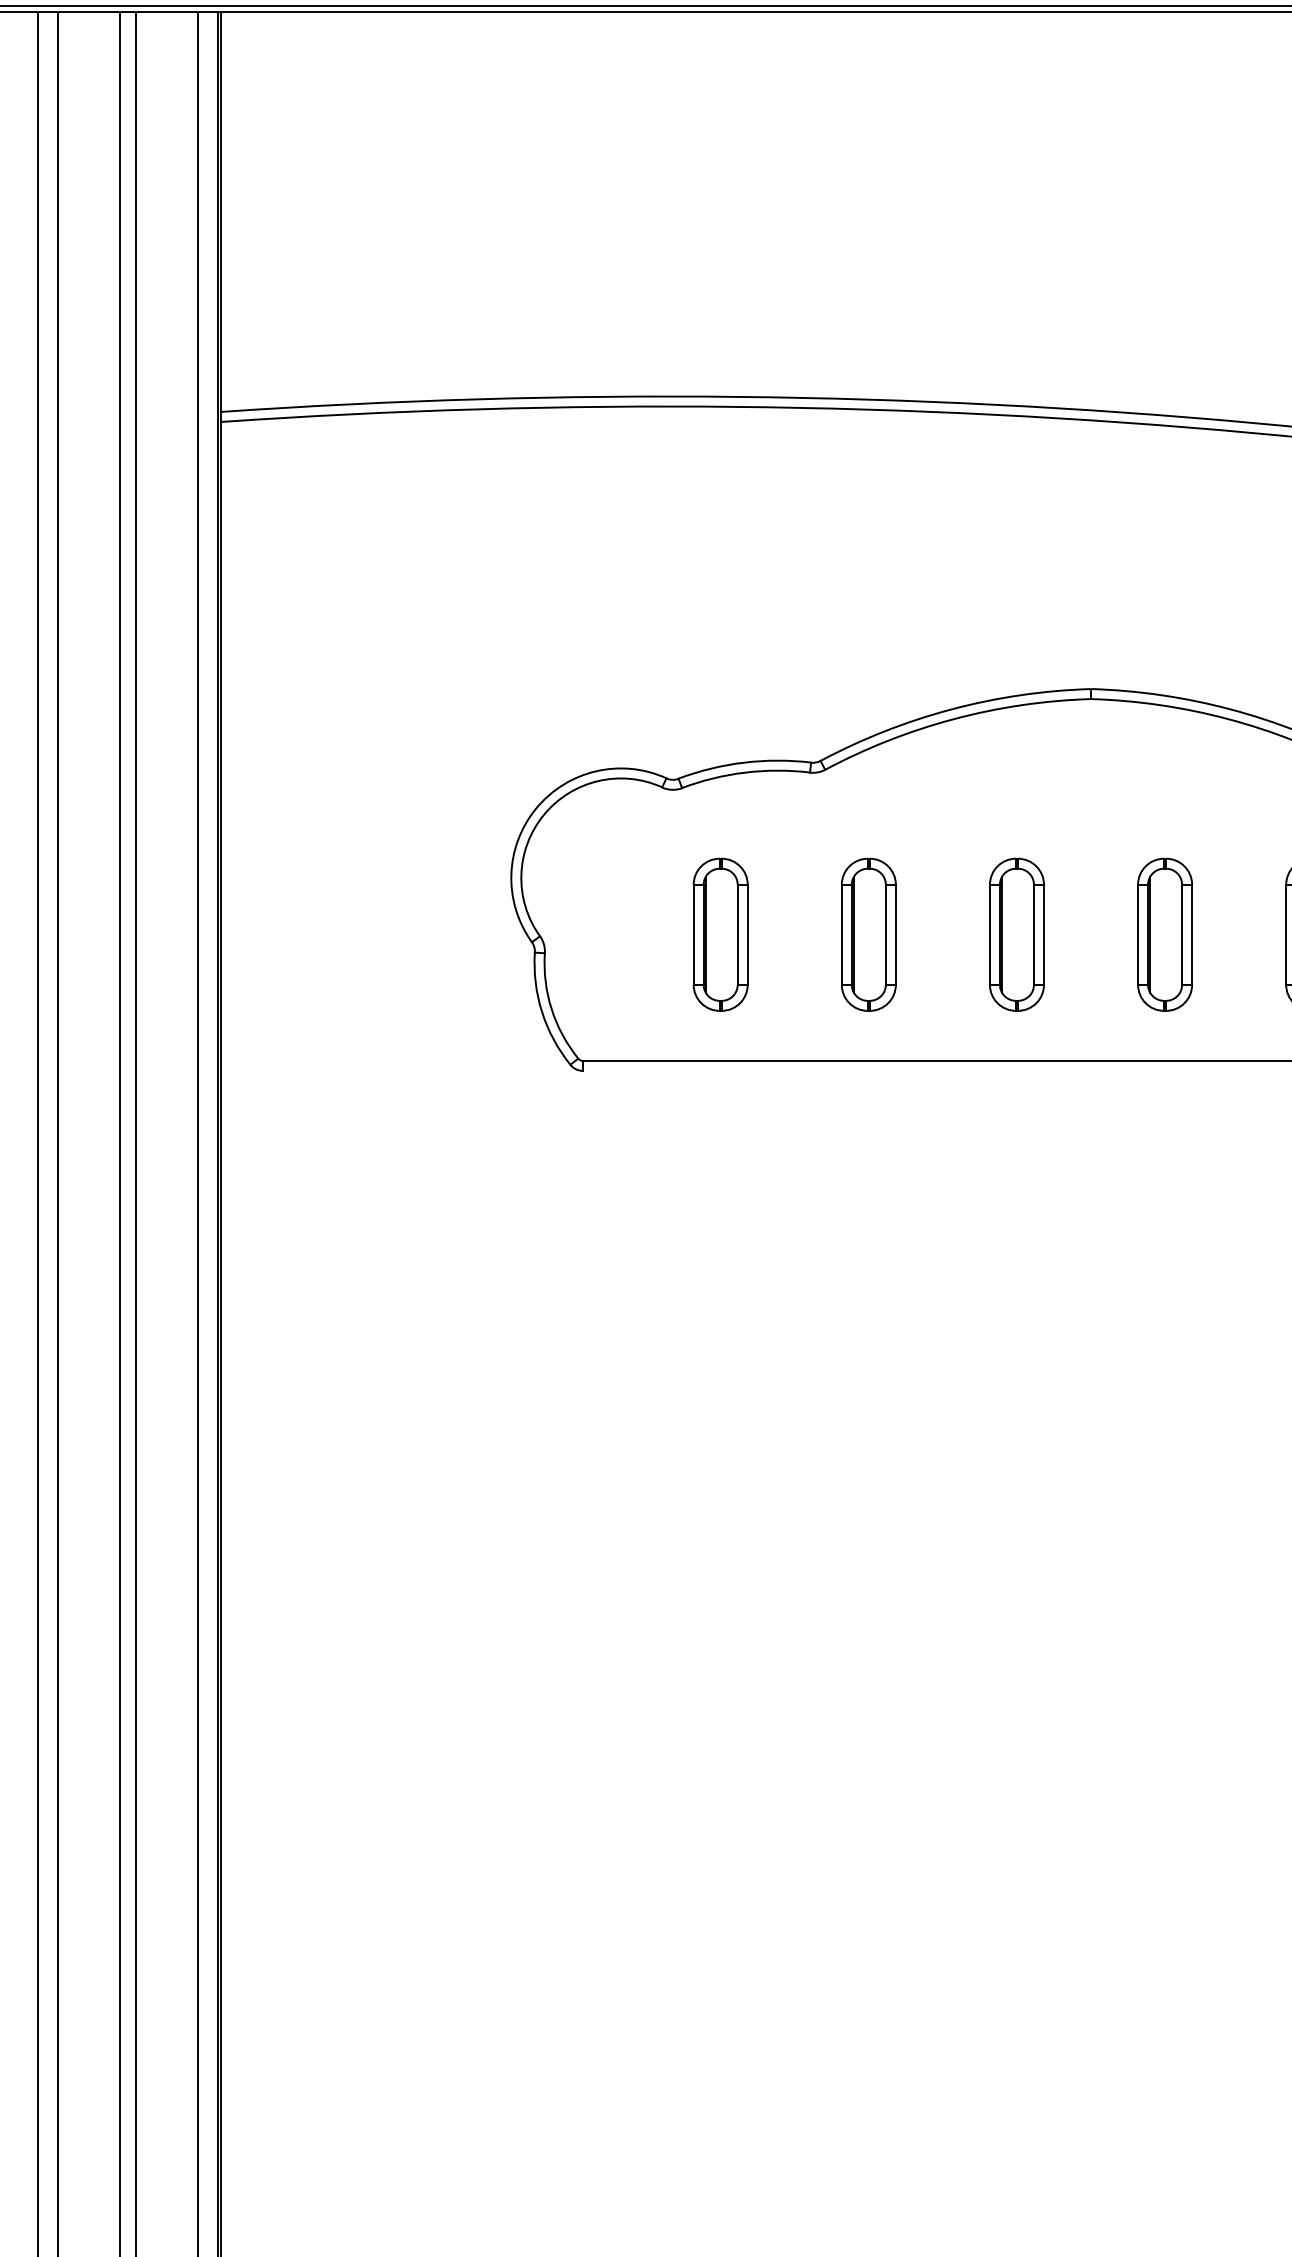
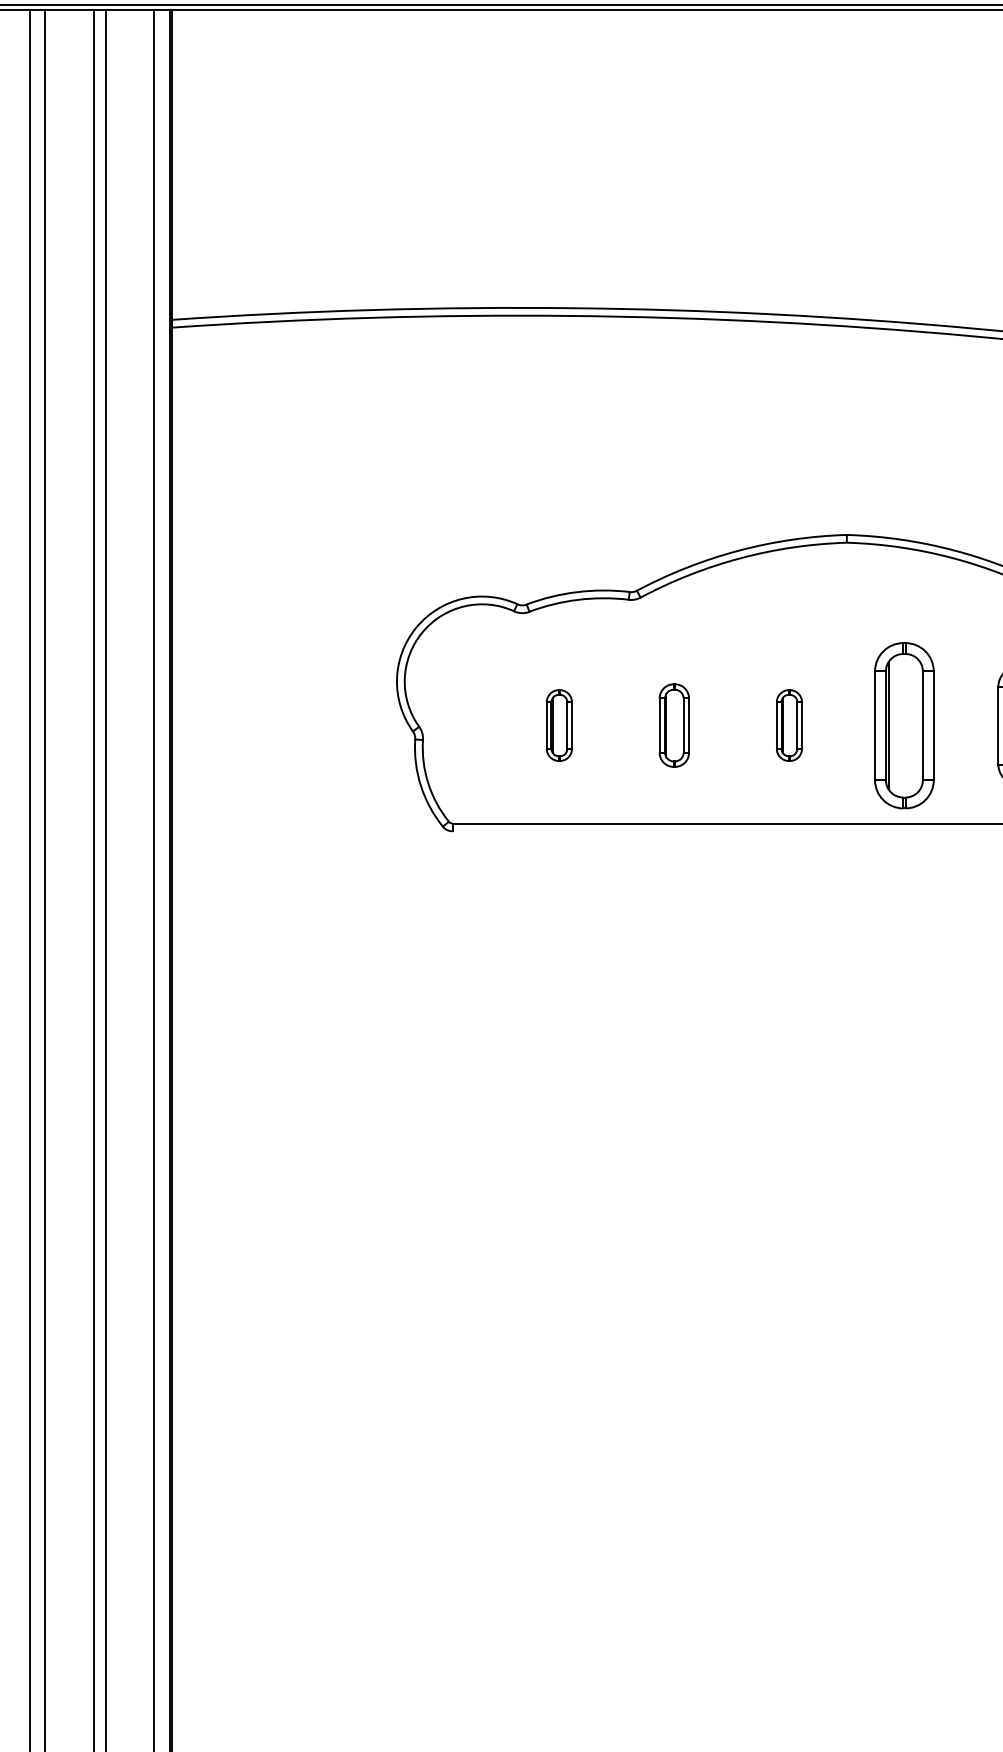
part: (720, 934) -> (559, 725), size x0.6
part: (868, 934) -> (674, 725), size x0.7
part: (1016, 934) -> (789, 725), size x0.6
part: (1164, 934) -> (903, 725), size x1.4

